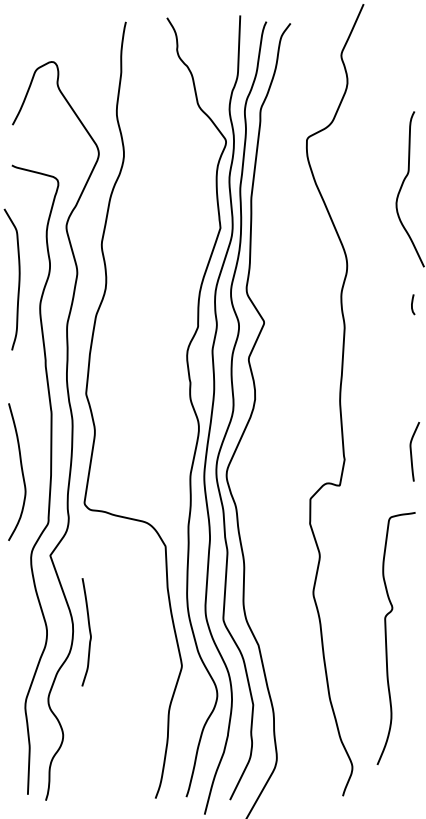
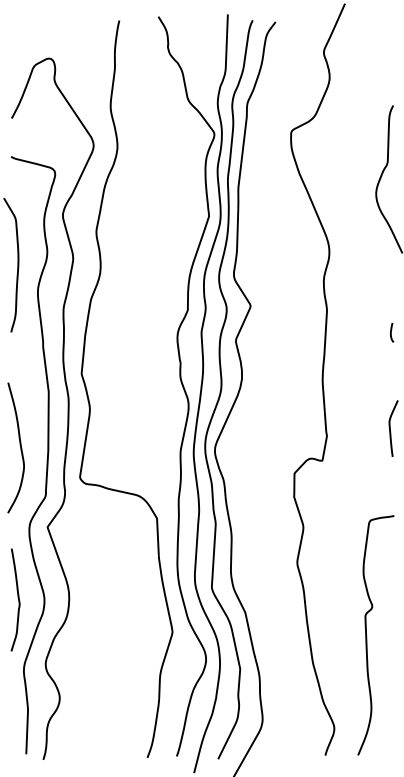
curve: (412, 304) -> (391, 332), moved
curve: (89, 632) -> (18, 600), moved
curve: (386, 638) -> (366, 635), moved

